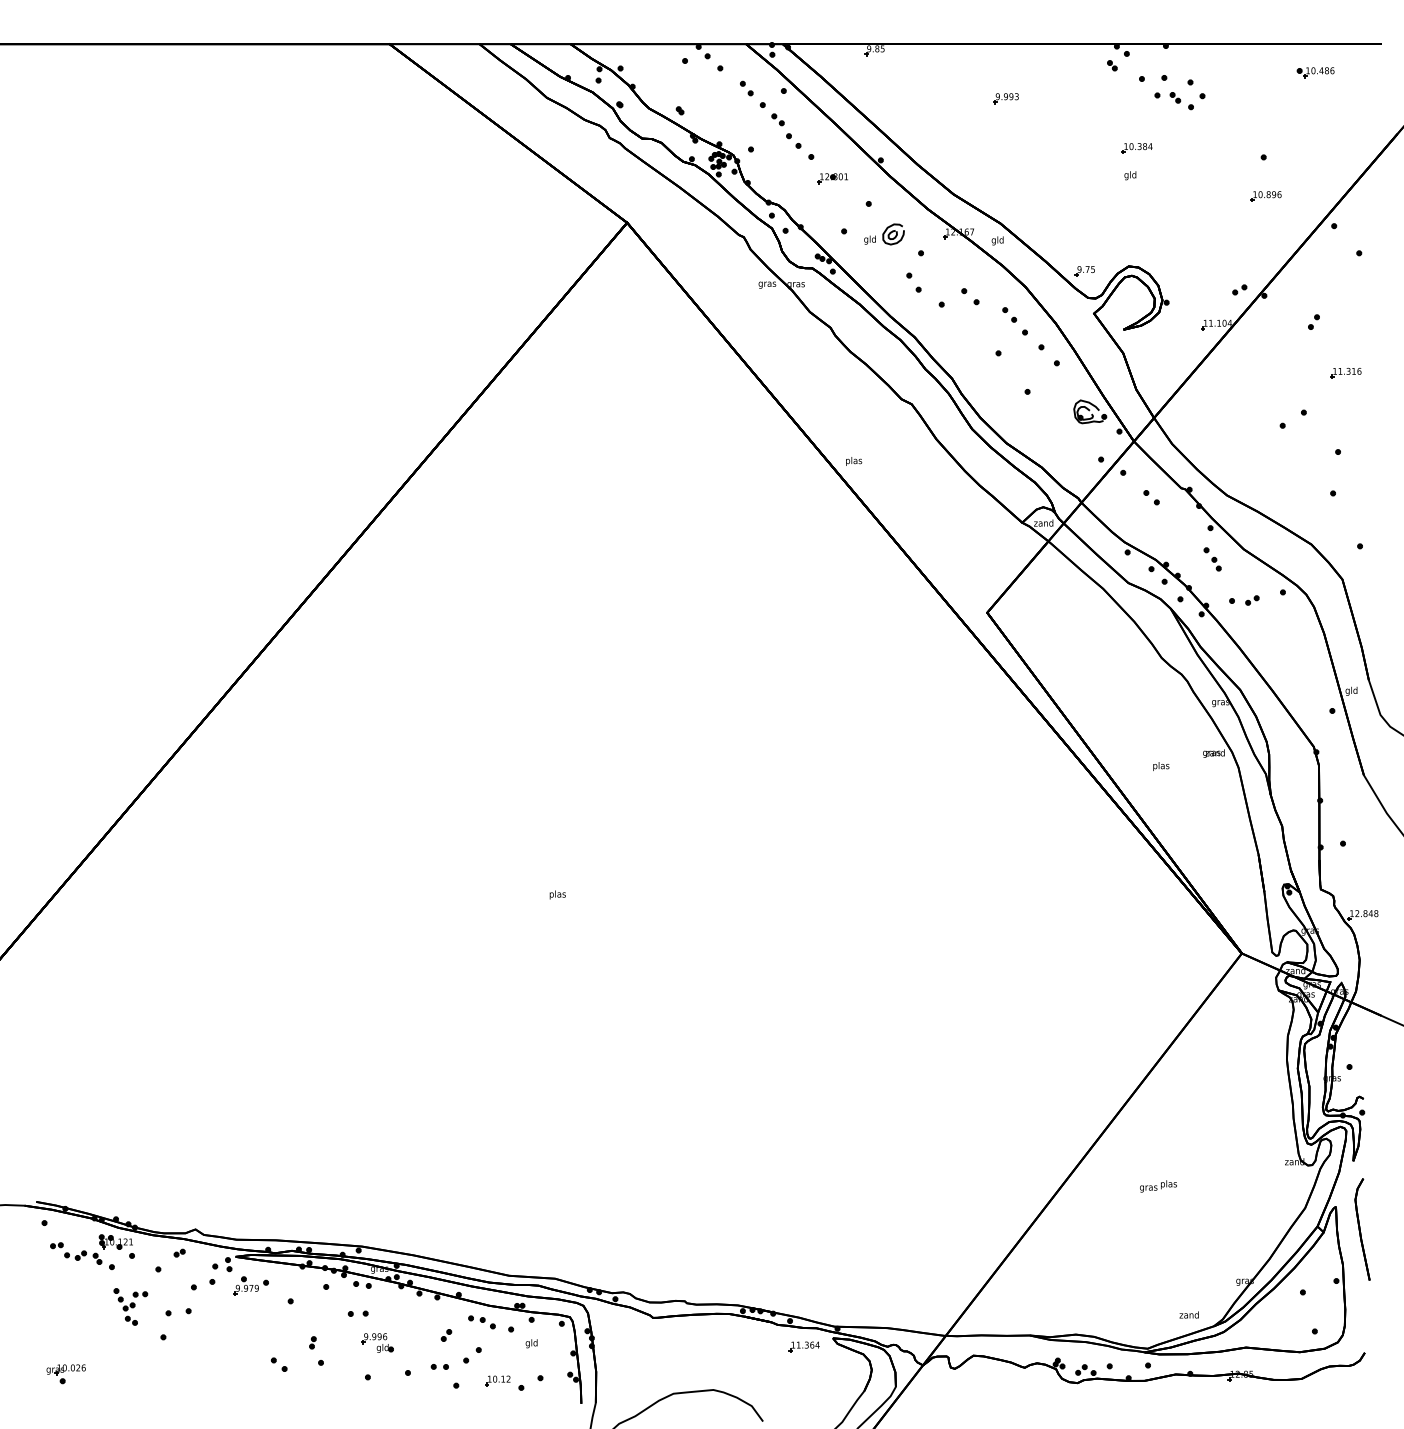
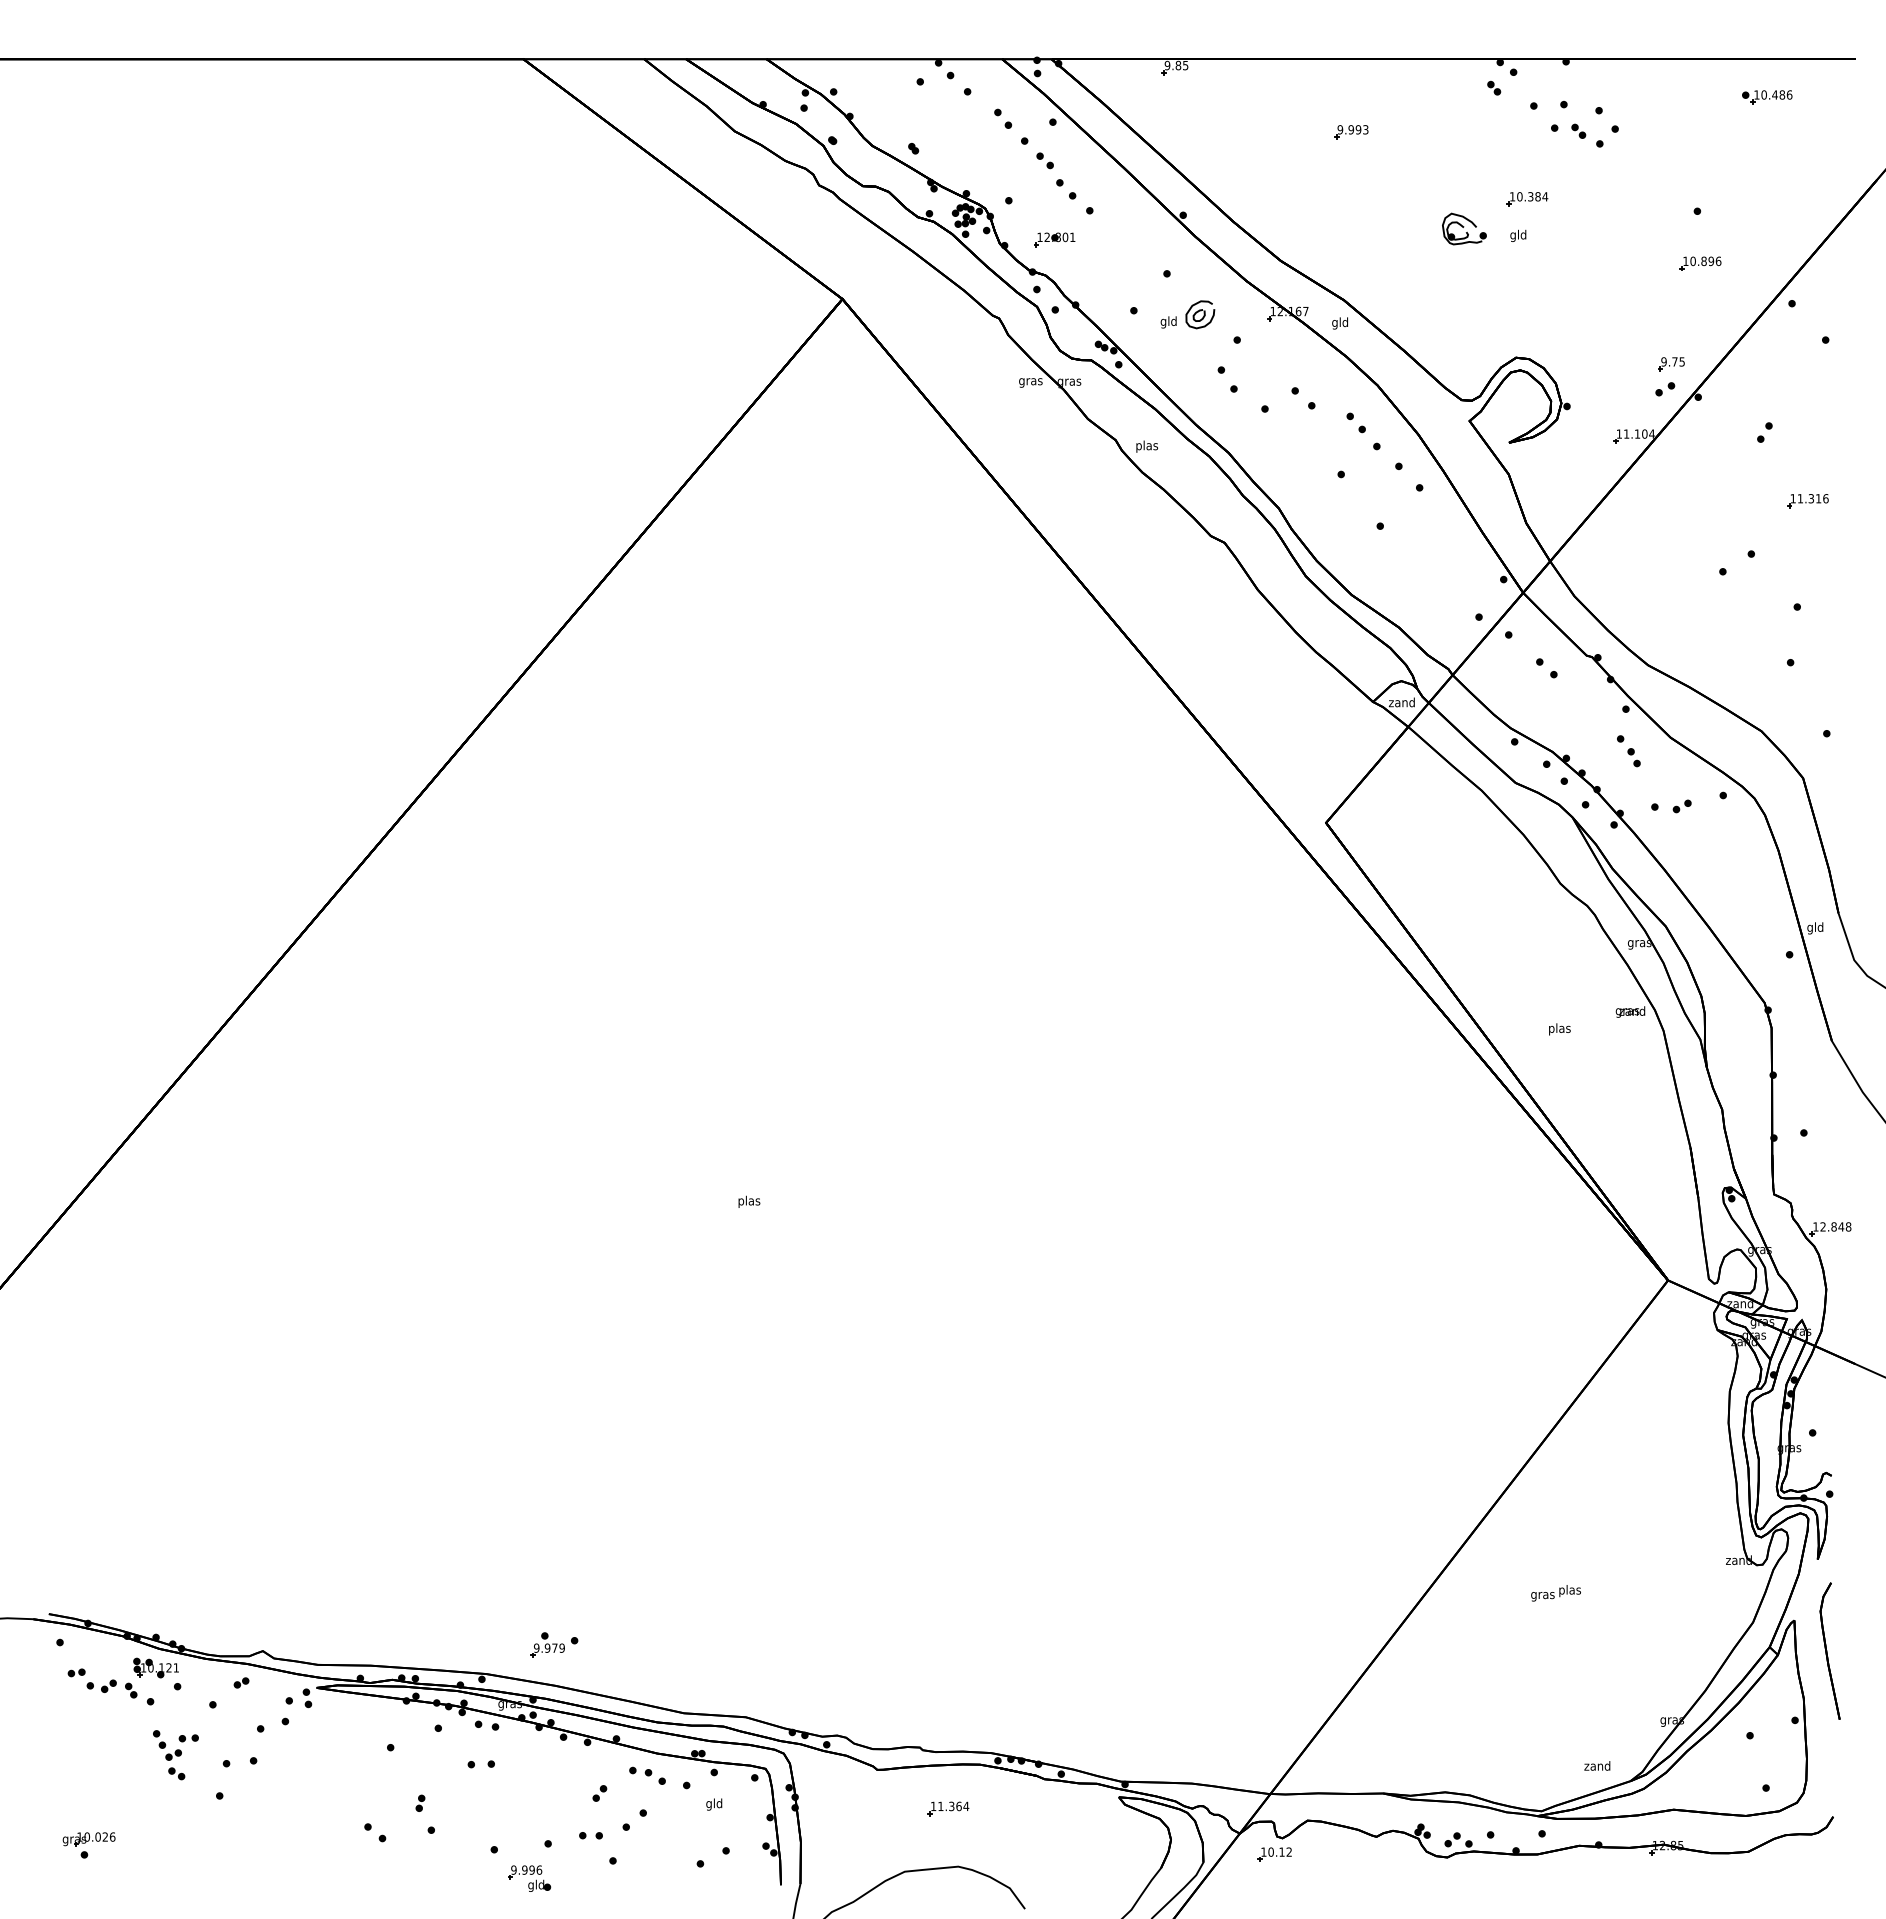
part: (832, 178) -> (1054, 239), moved
part: (1085, 271) -> (1671, 364), moved
part: (1090, 411) -> (1464, 228), moved
text: (854, 461) -> (1147, 446), moved
part: (251, 1285) -> (554, 1644), moved
part: (377, 1342) -> (529, 1878), moved
part: (804, 1346) -> (948, 1808), moved
part: (497, 1380) -> (1274, 1854), moved

